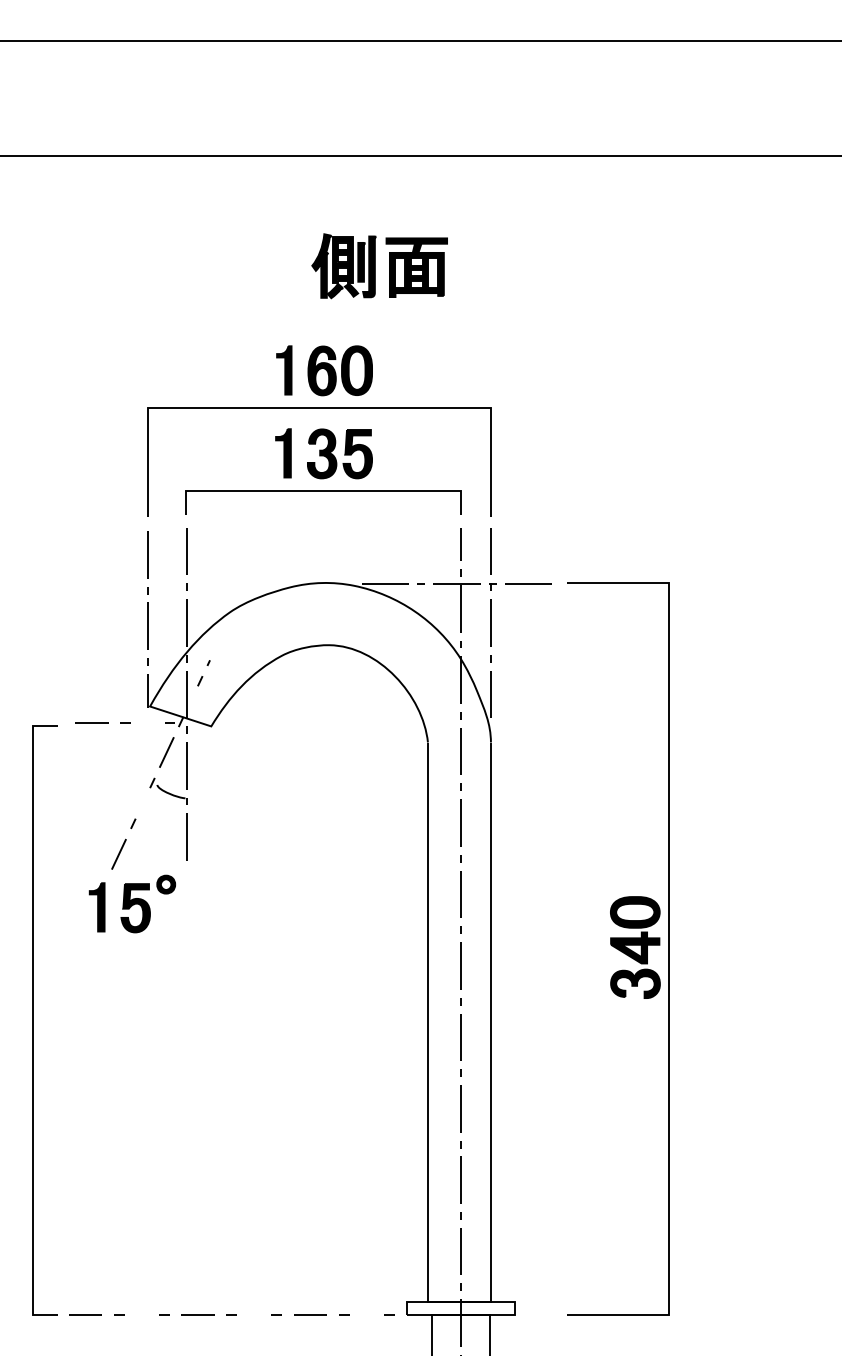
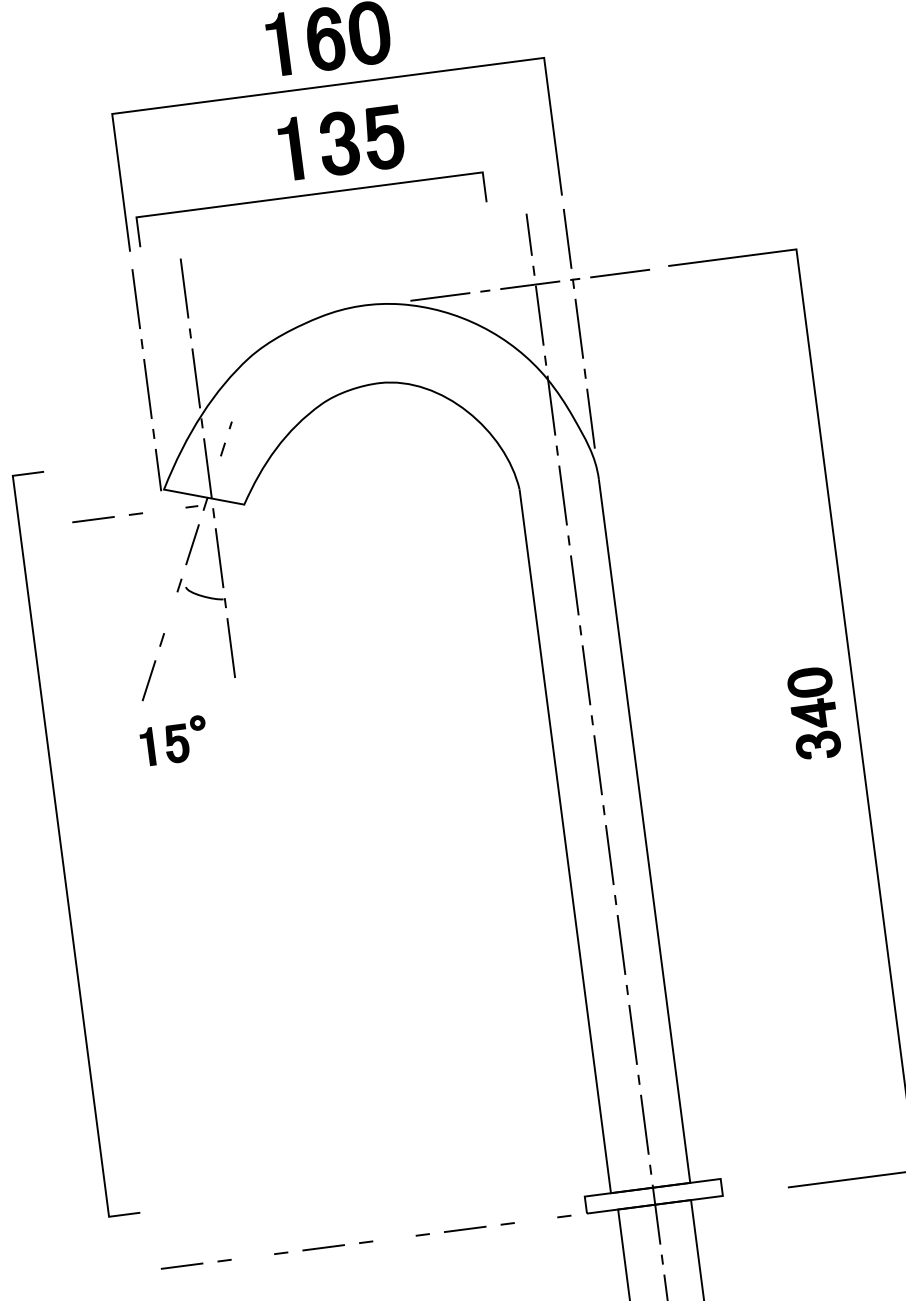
line: (323, 491) -> (309, 195), moved
part: (132, 903) -> (174, 740), size x0.6
part: (635, 947) -> (814, 713), size x0.7
line: (33, 1020) -> (61, 845), moved

